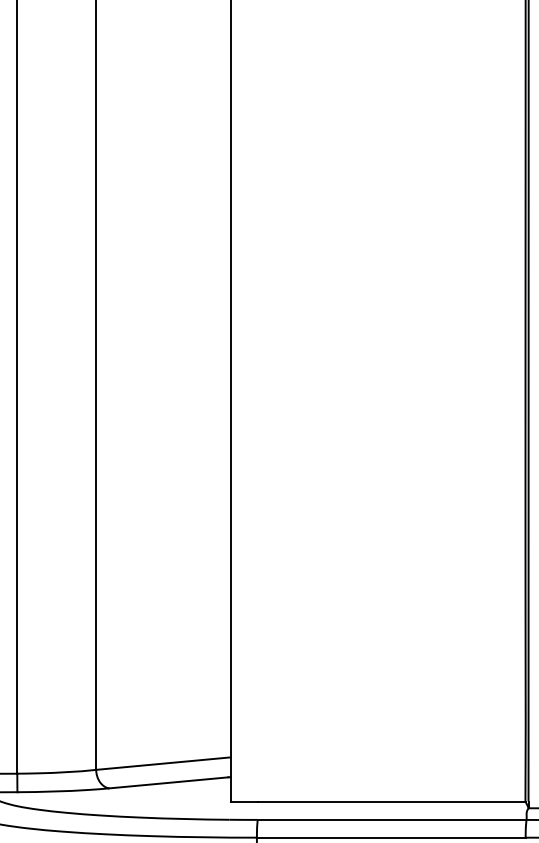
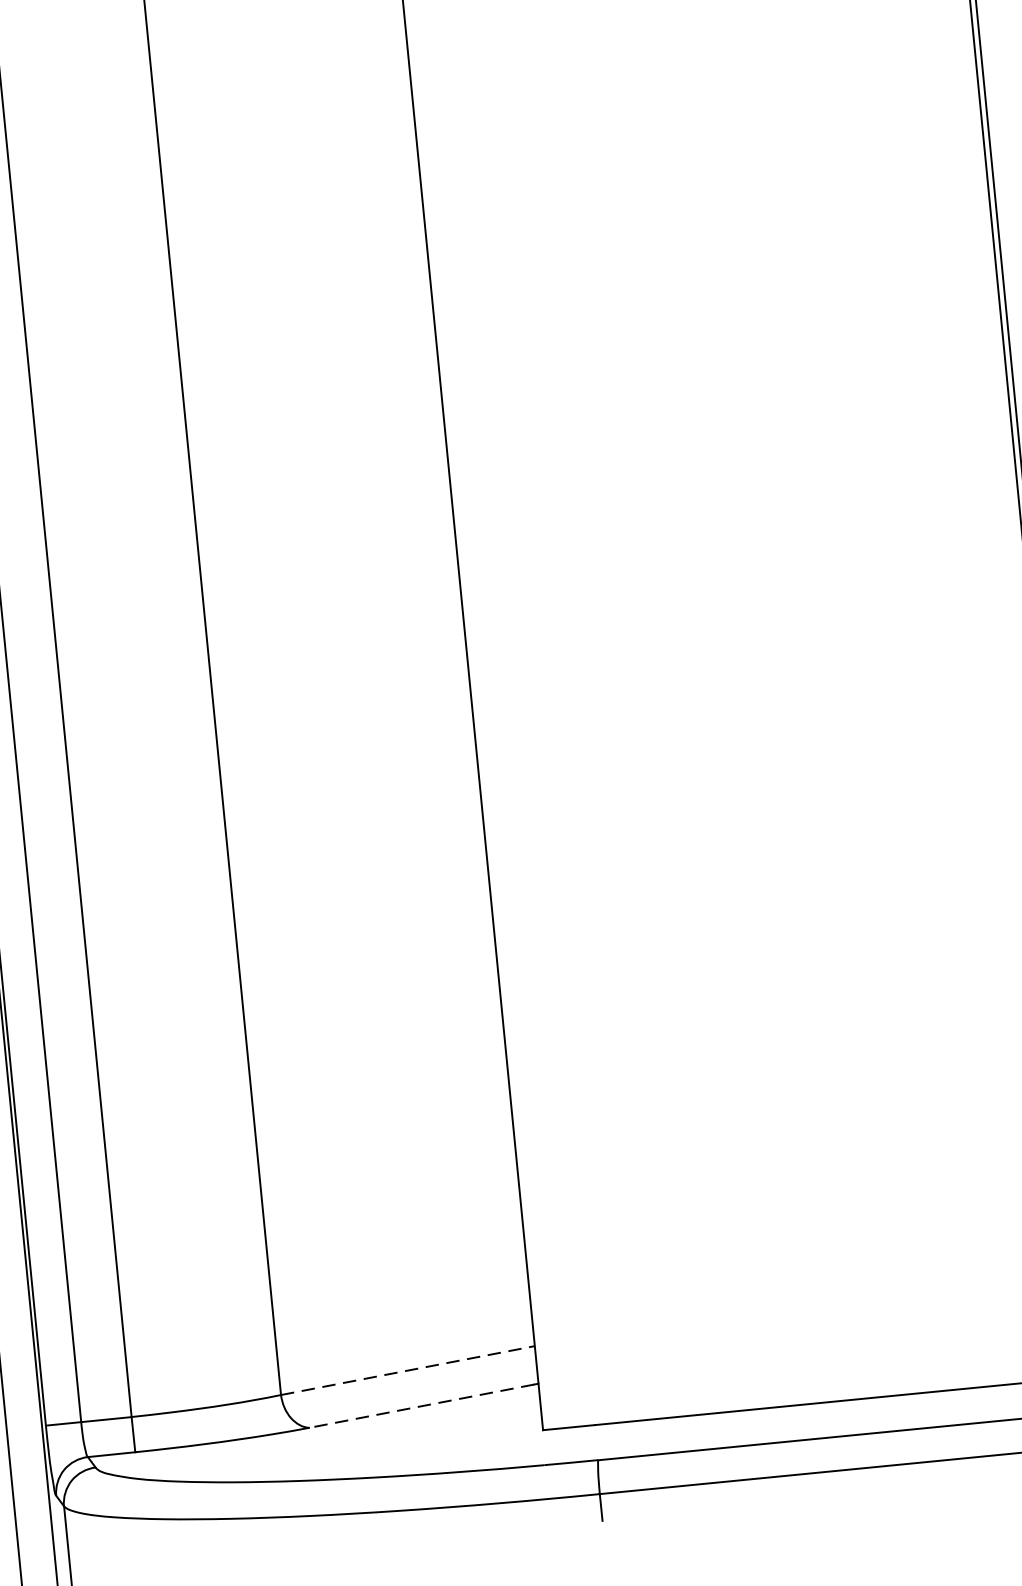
line: (163, 763) -> (408, 1370), solid -> dashed
line: (168, 782) -> (421, 1405), solid -> dashed

